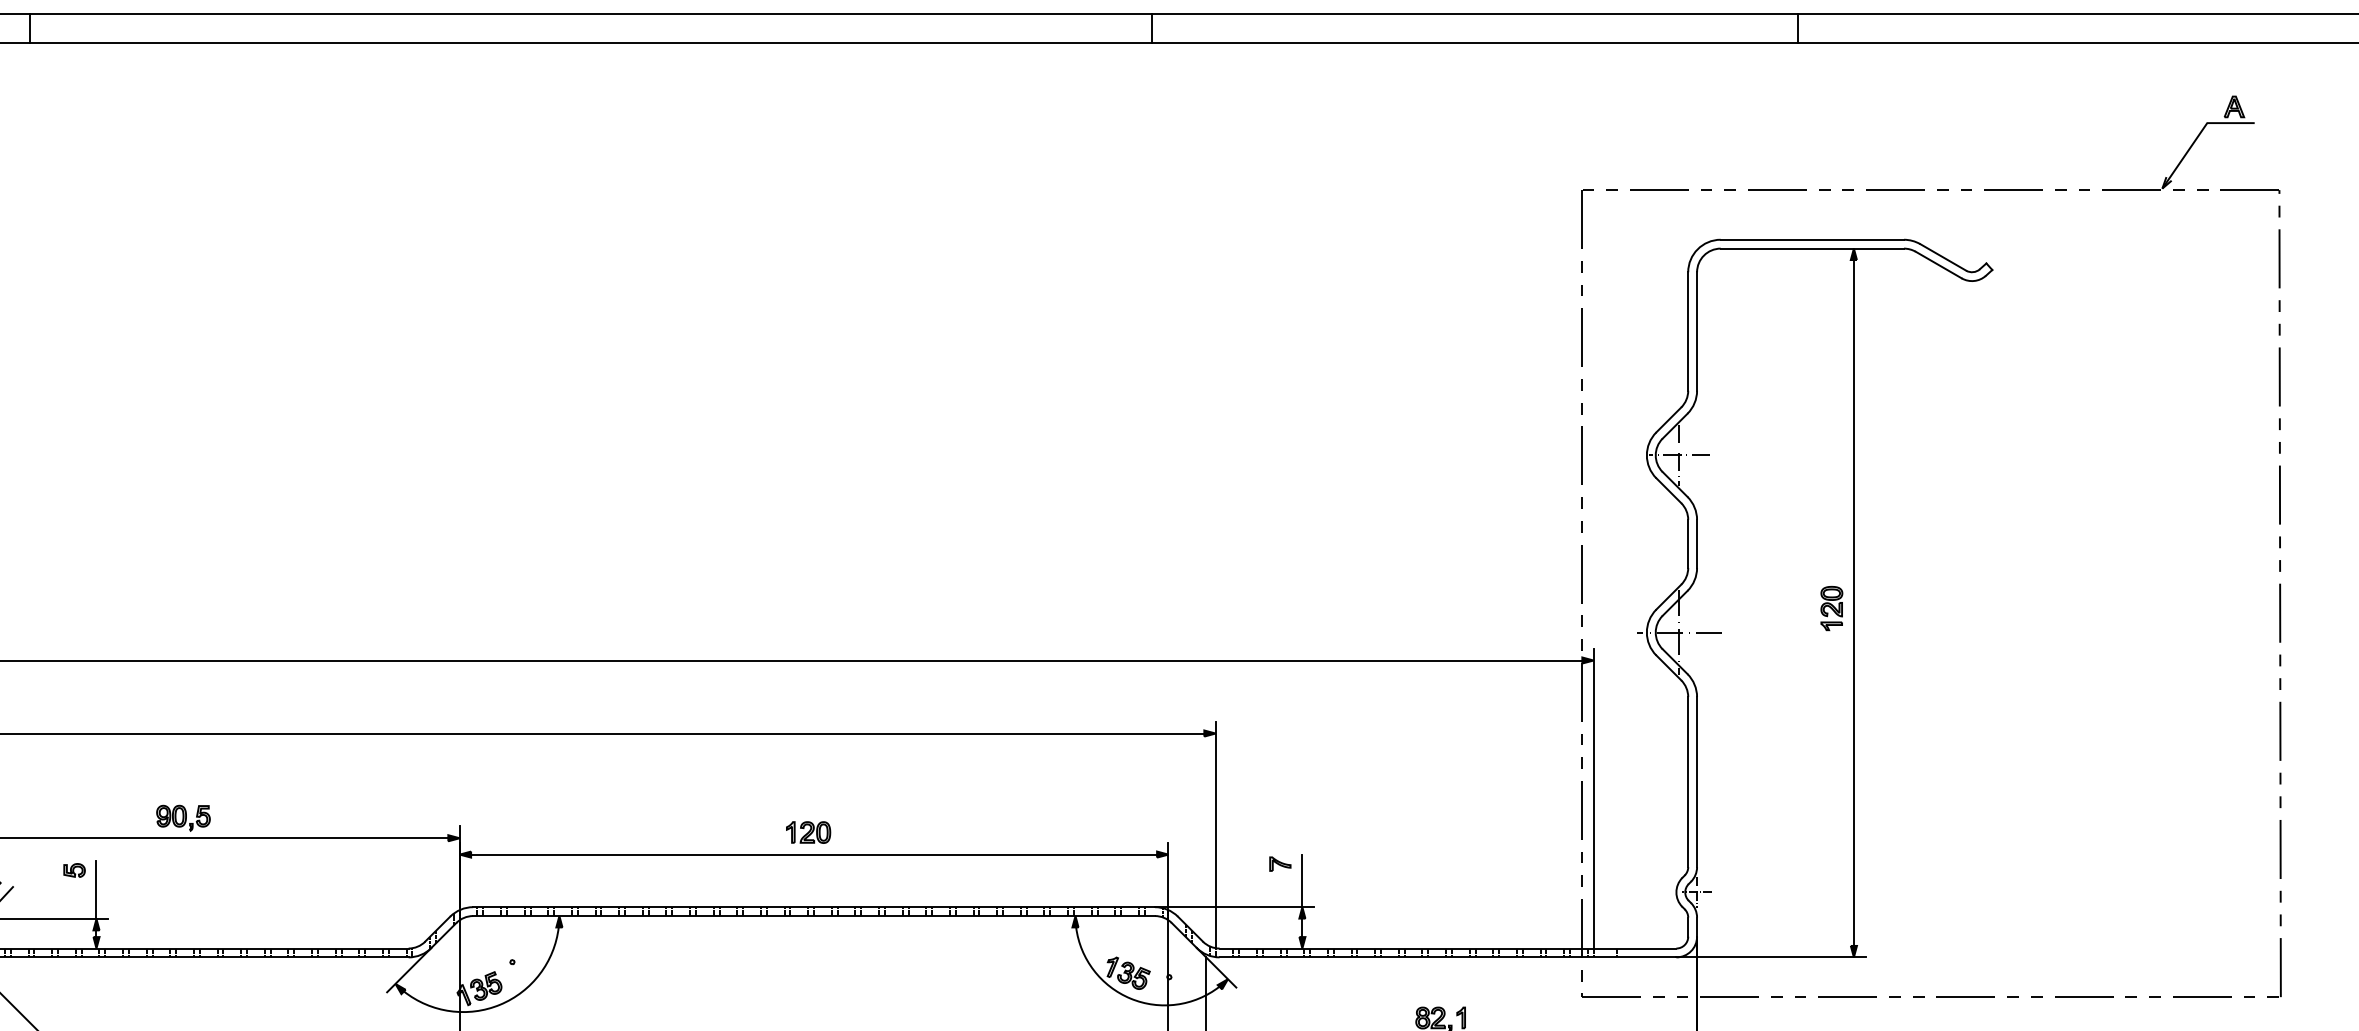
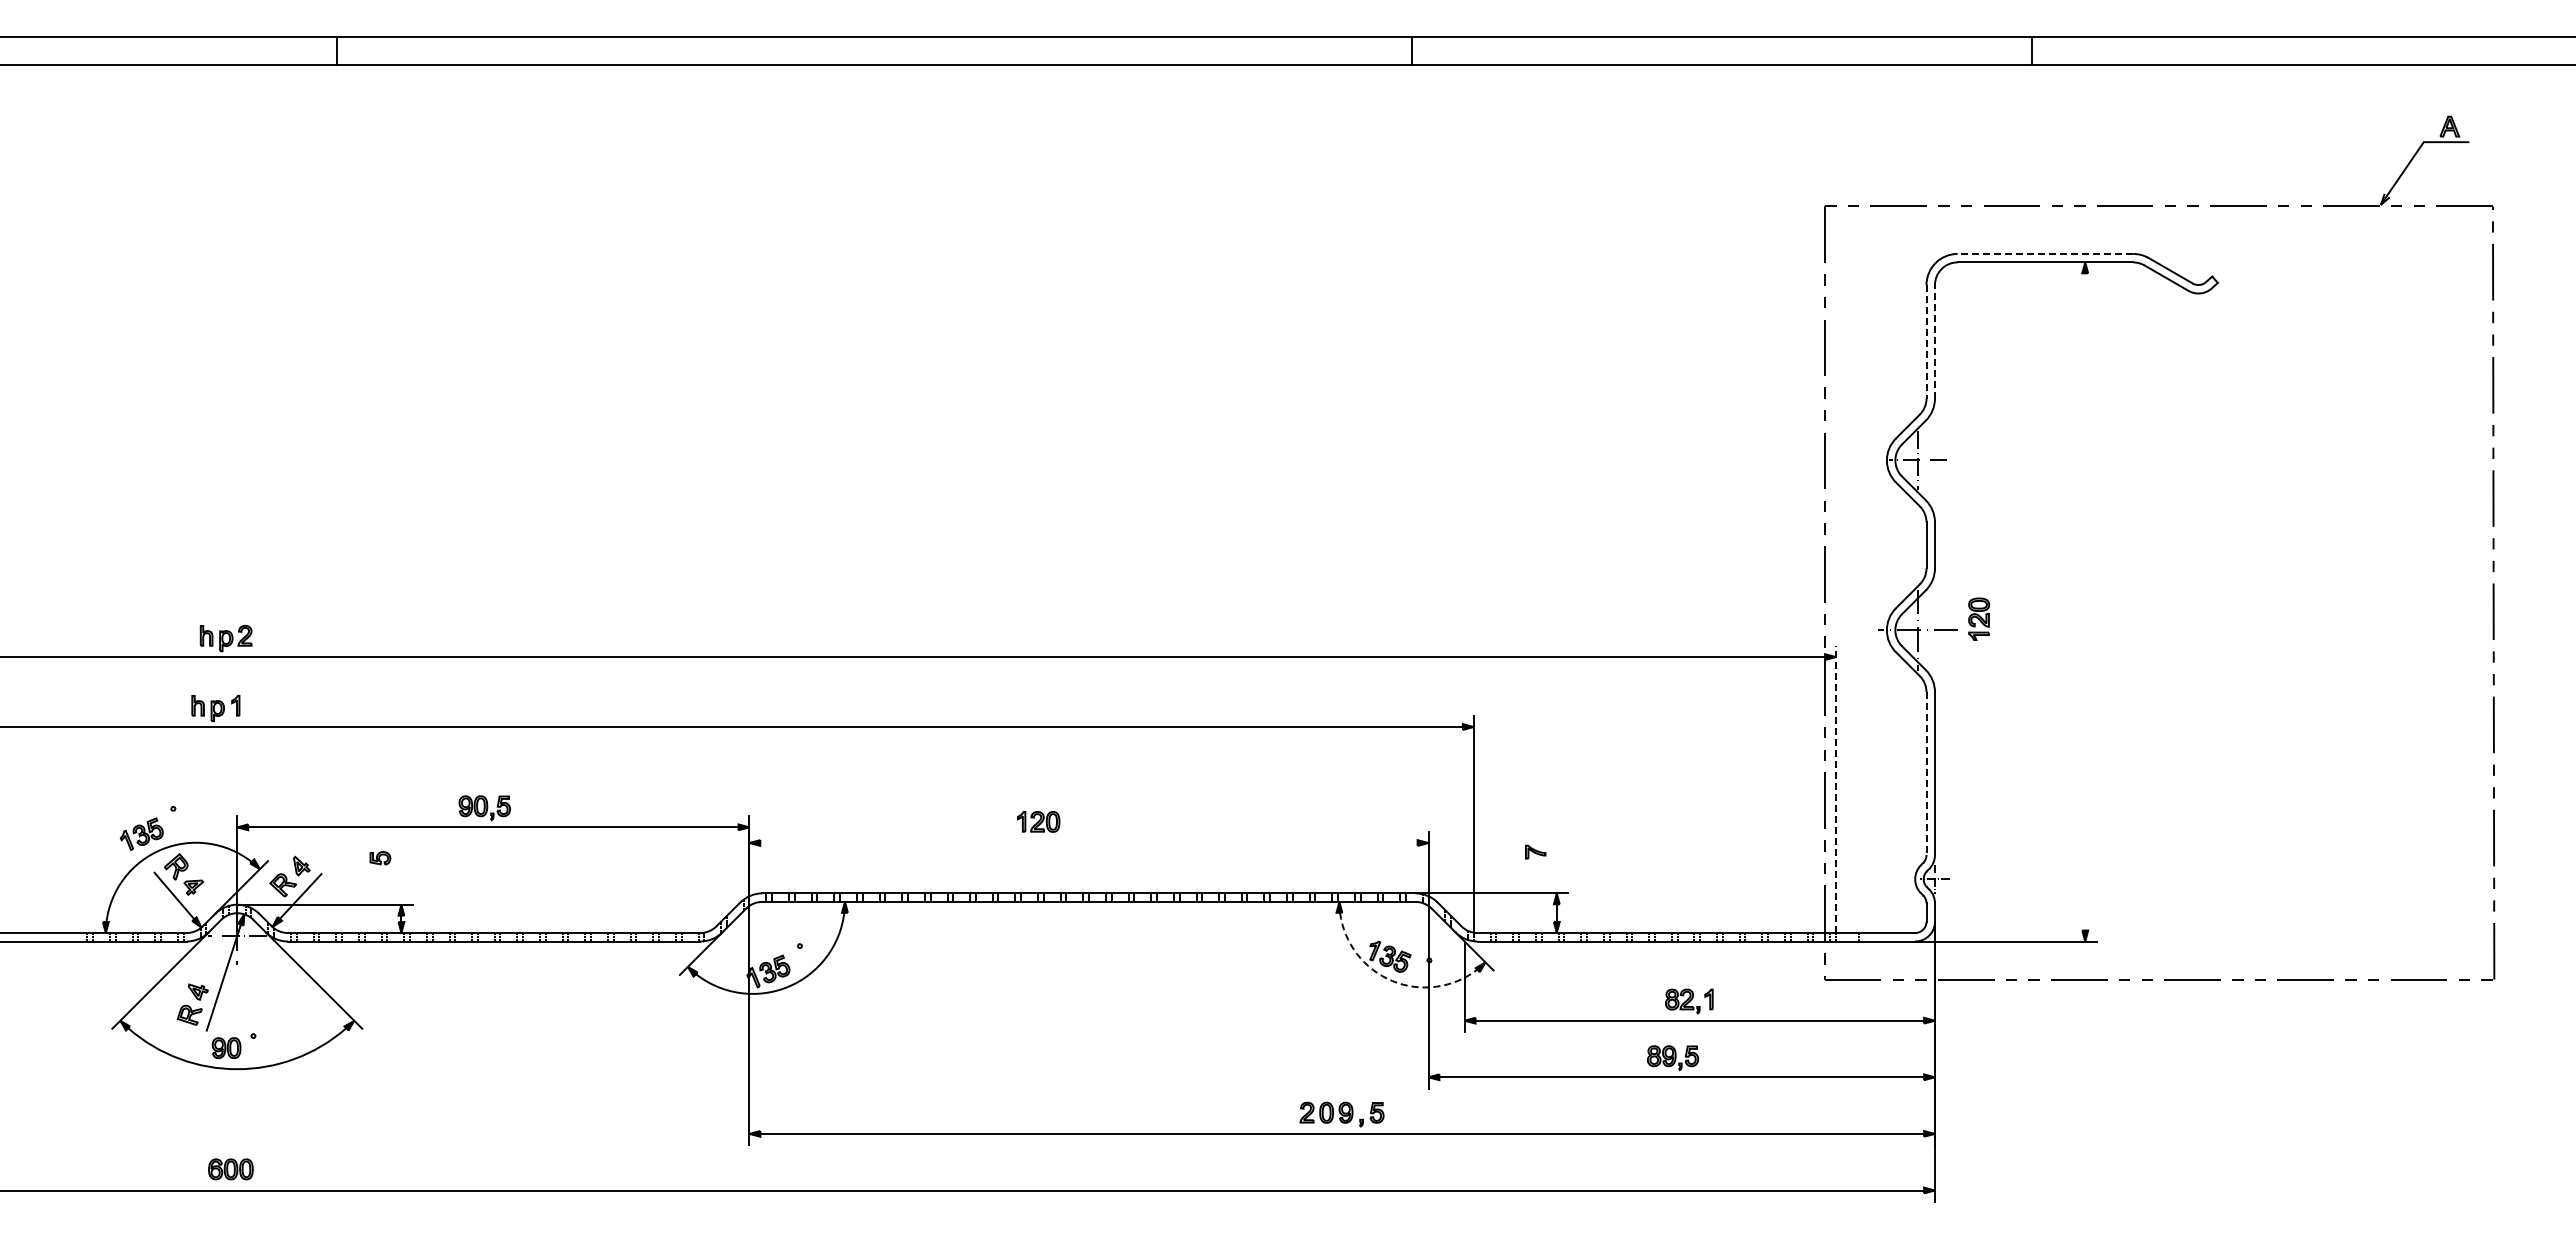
line: (1812, 239) -> (2045, 253), solid -> dashed
line: (1688, 331) -> (1926, 341), solid -> dashed
line: (1696, 331) -> (1934, 341), solid -> dashed
line: (1854, 602) -> (2085, 601), removed
part: (1832, 607) -> (1979, 618), moved
line: (1688, 783) -> (1926, 774), solid -> dashed
line: (1593, 798) -> (1835, 789), solid -> dashed
part: (808, 832) -> (1038, 821), moved
line: (813, 855) -> (1088, 843), removed
line: (1302, 880) -> (1556, 867), removed
line: (96, 889) -> (401, 876), removed
arc: (1130, 998) -> (1392, 980), solid -> dashed

